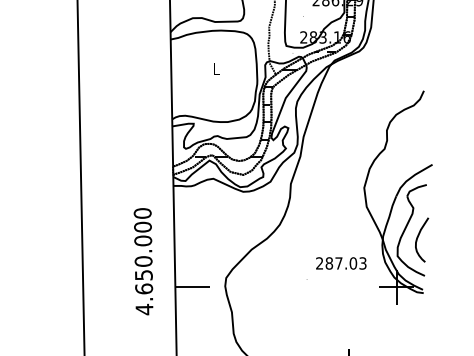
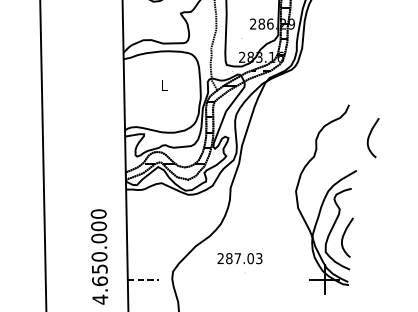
curve: (447, 126) -> (370, 136), added
text: (341, 263) -> (240, 258), moved
line: (193, 287) -> (143, 280), solid -> dashed

